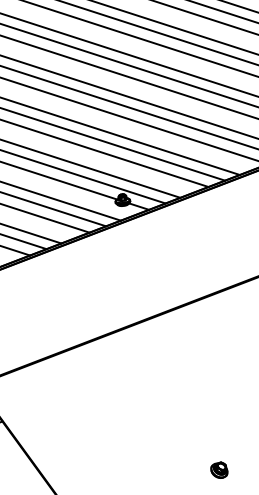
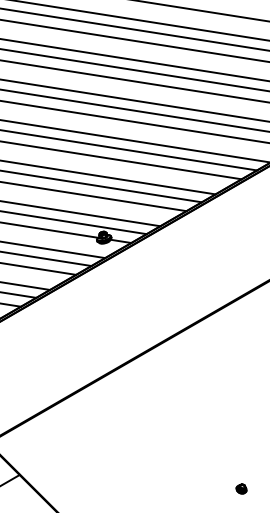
part: (219, 469) -> (241, 488), size x0.6

